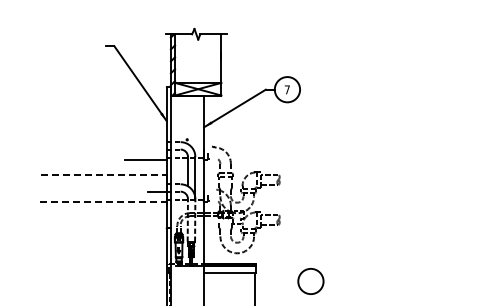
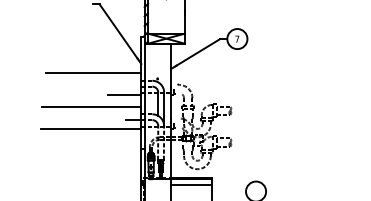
line: (106, 132) -> (93, 73), added
line: (104, 174) -> (91, 106), dashed -> solid
line: (103, 202) -> (91, 128), dashed -> solid

